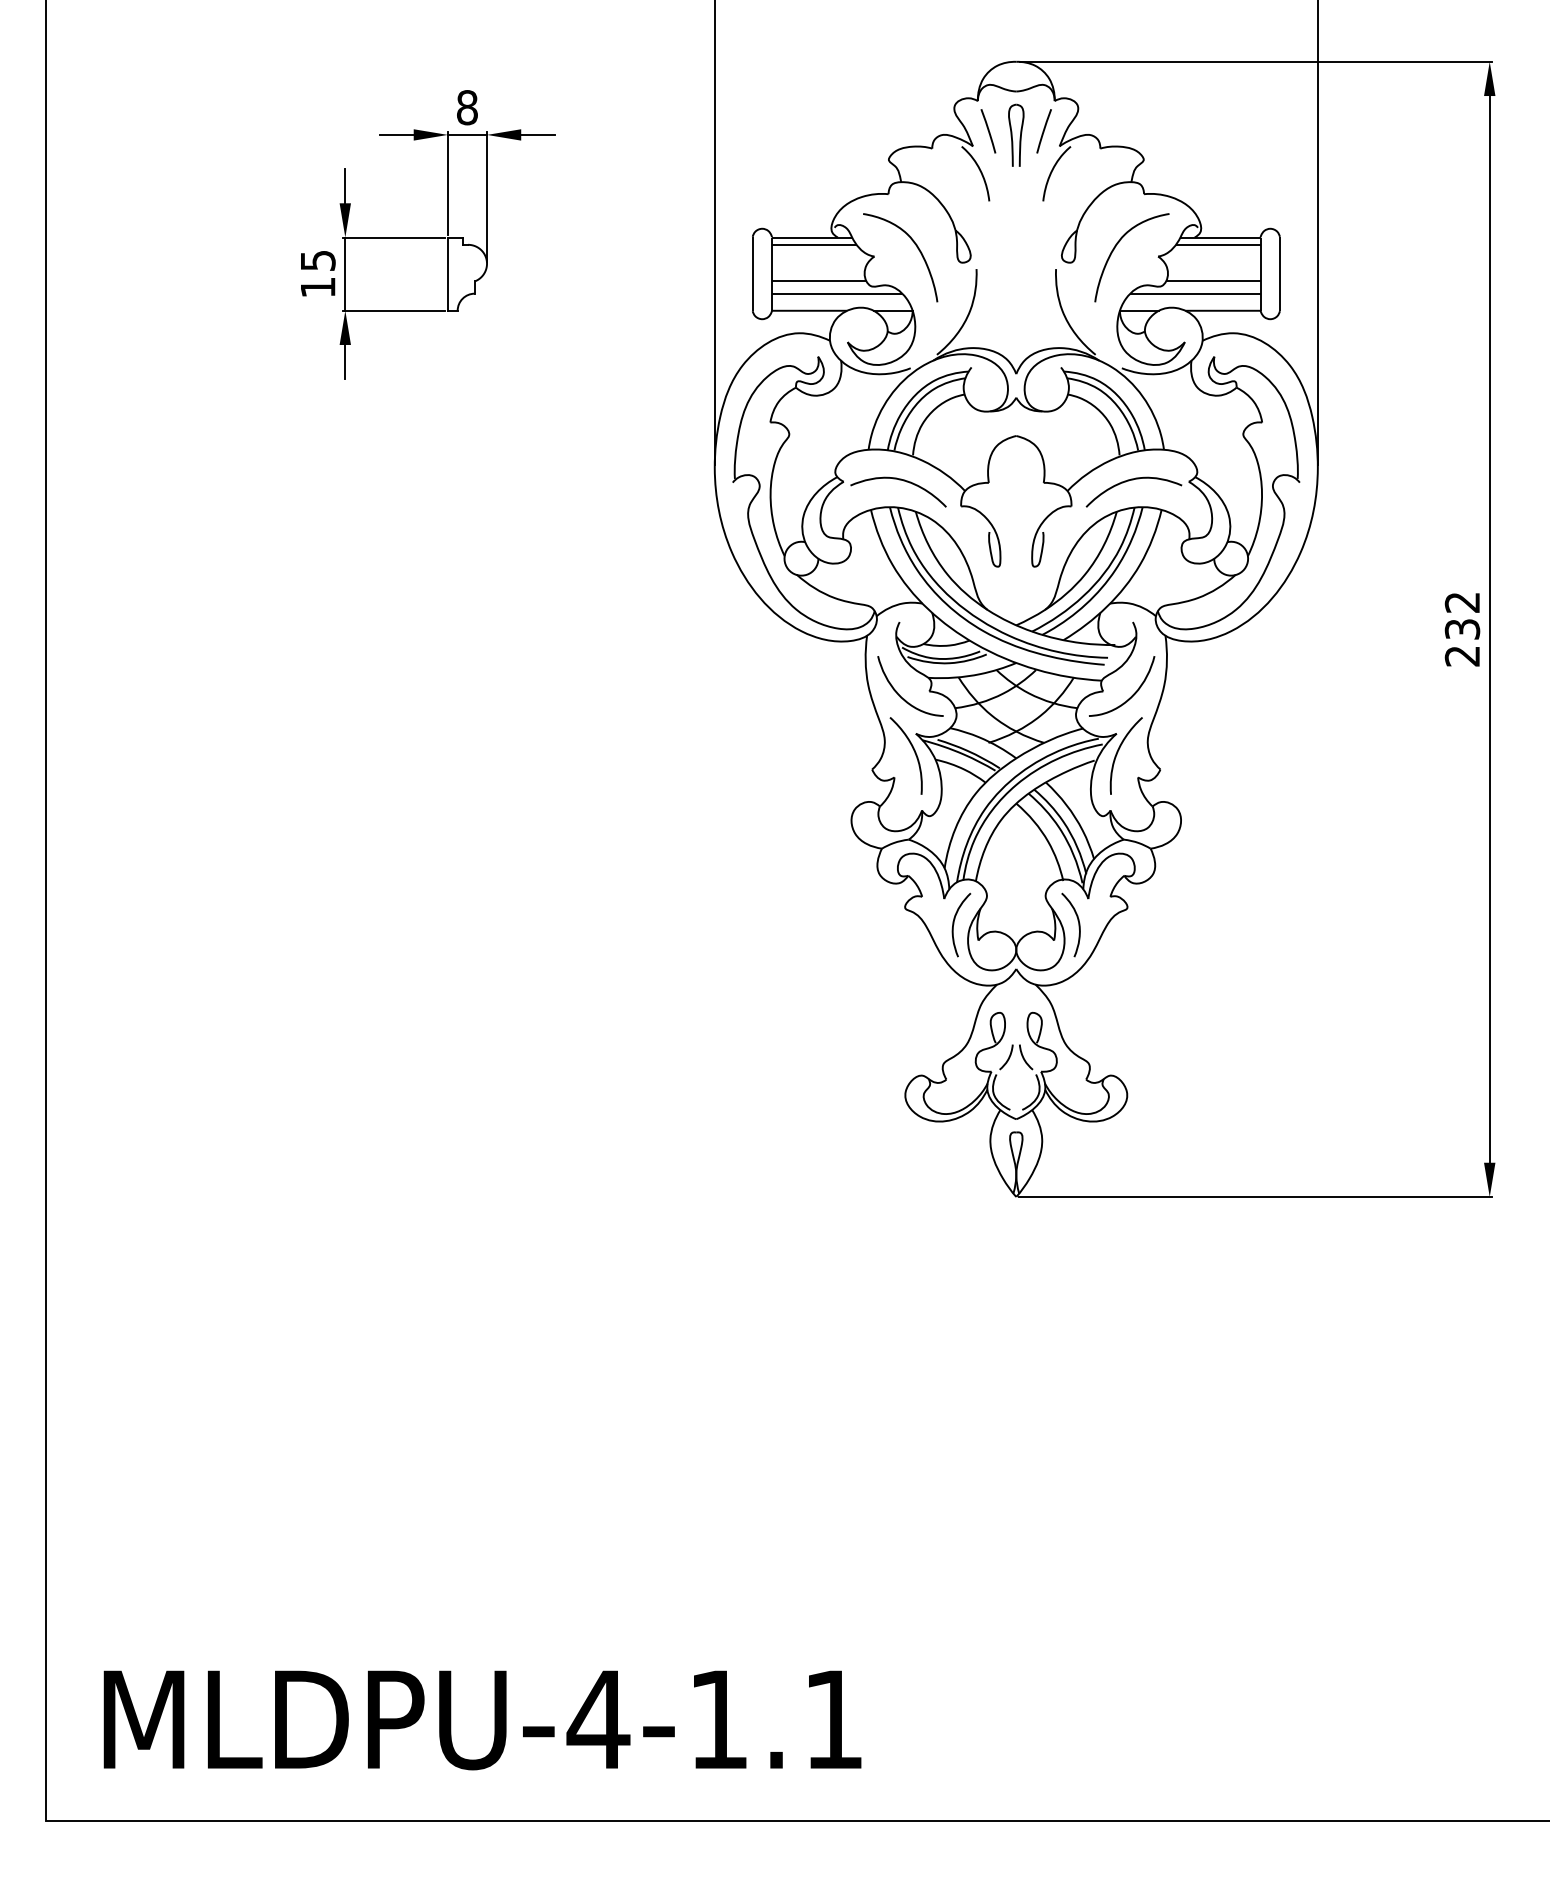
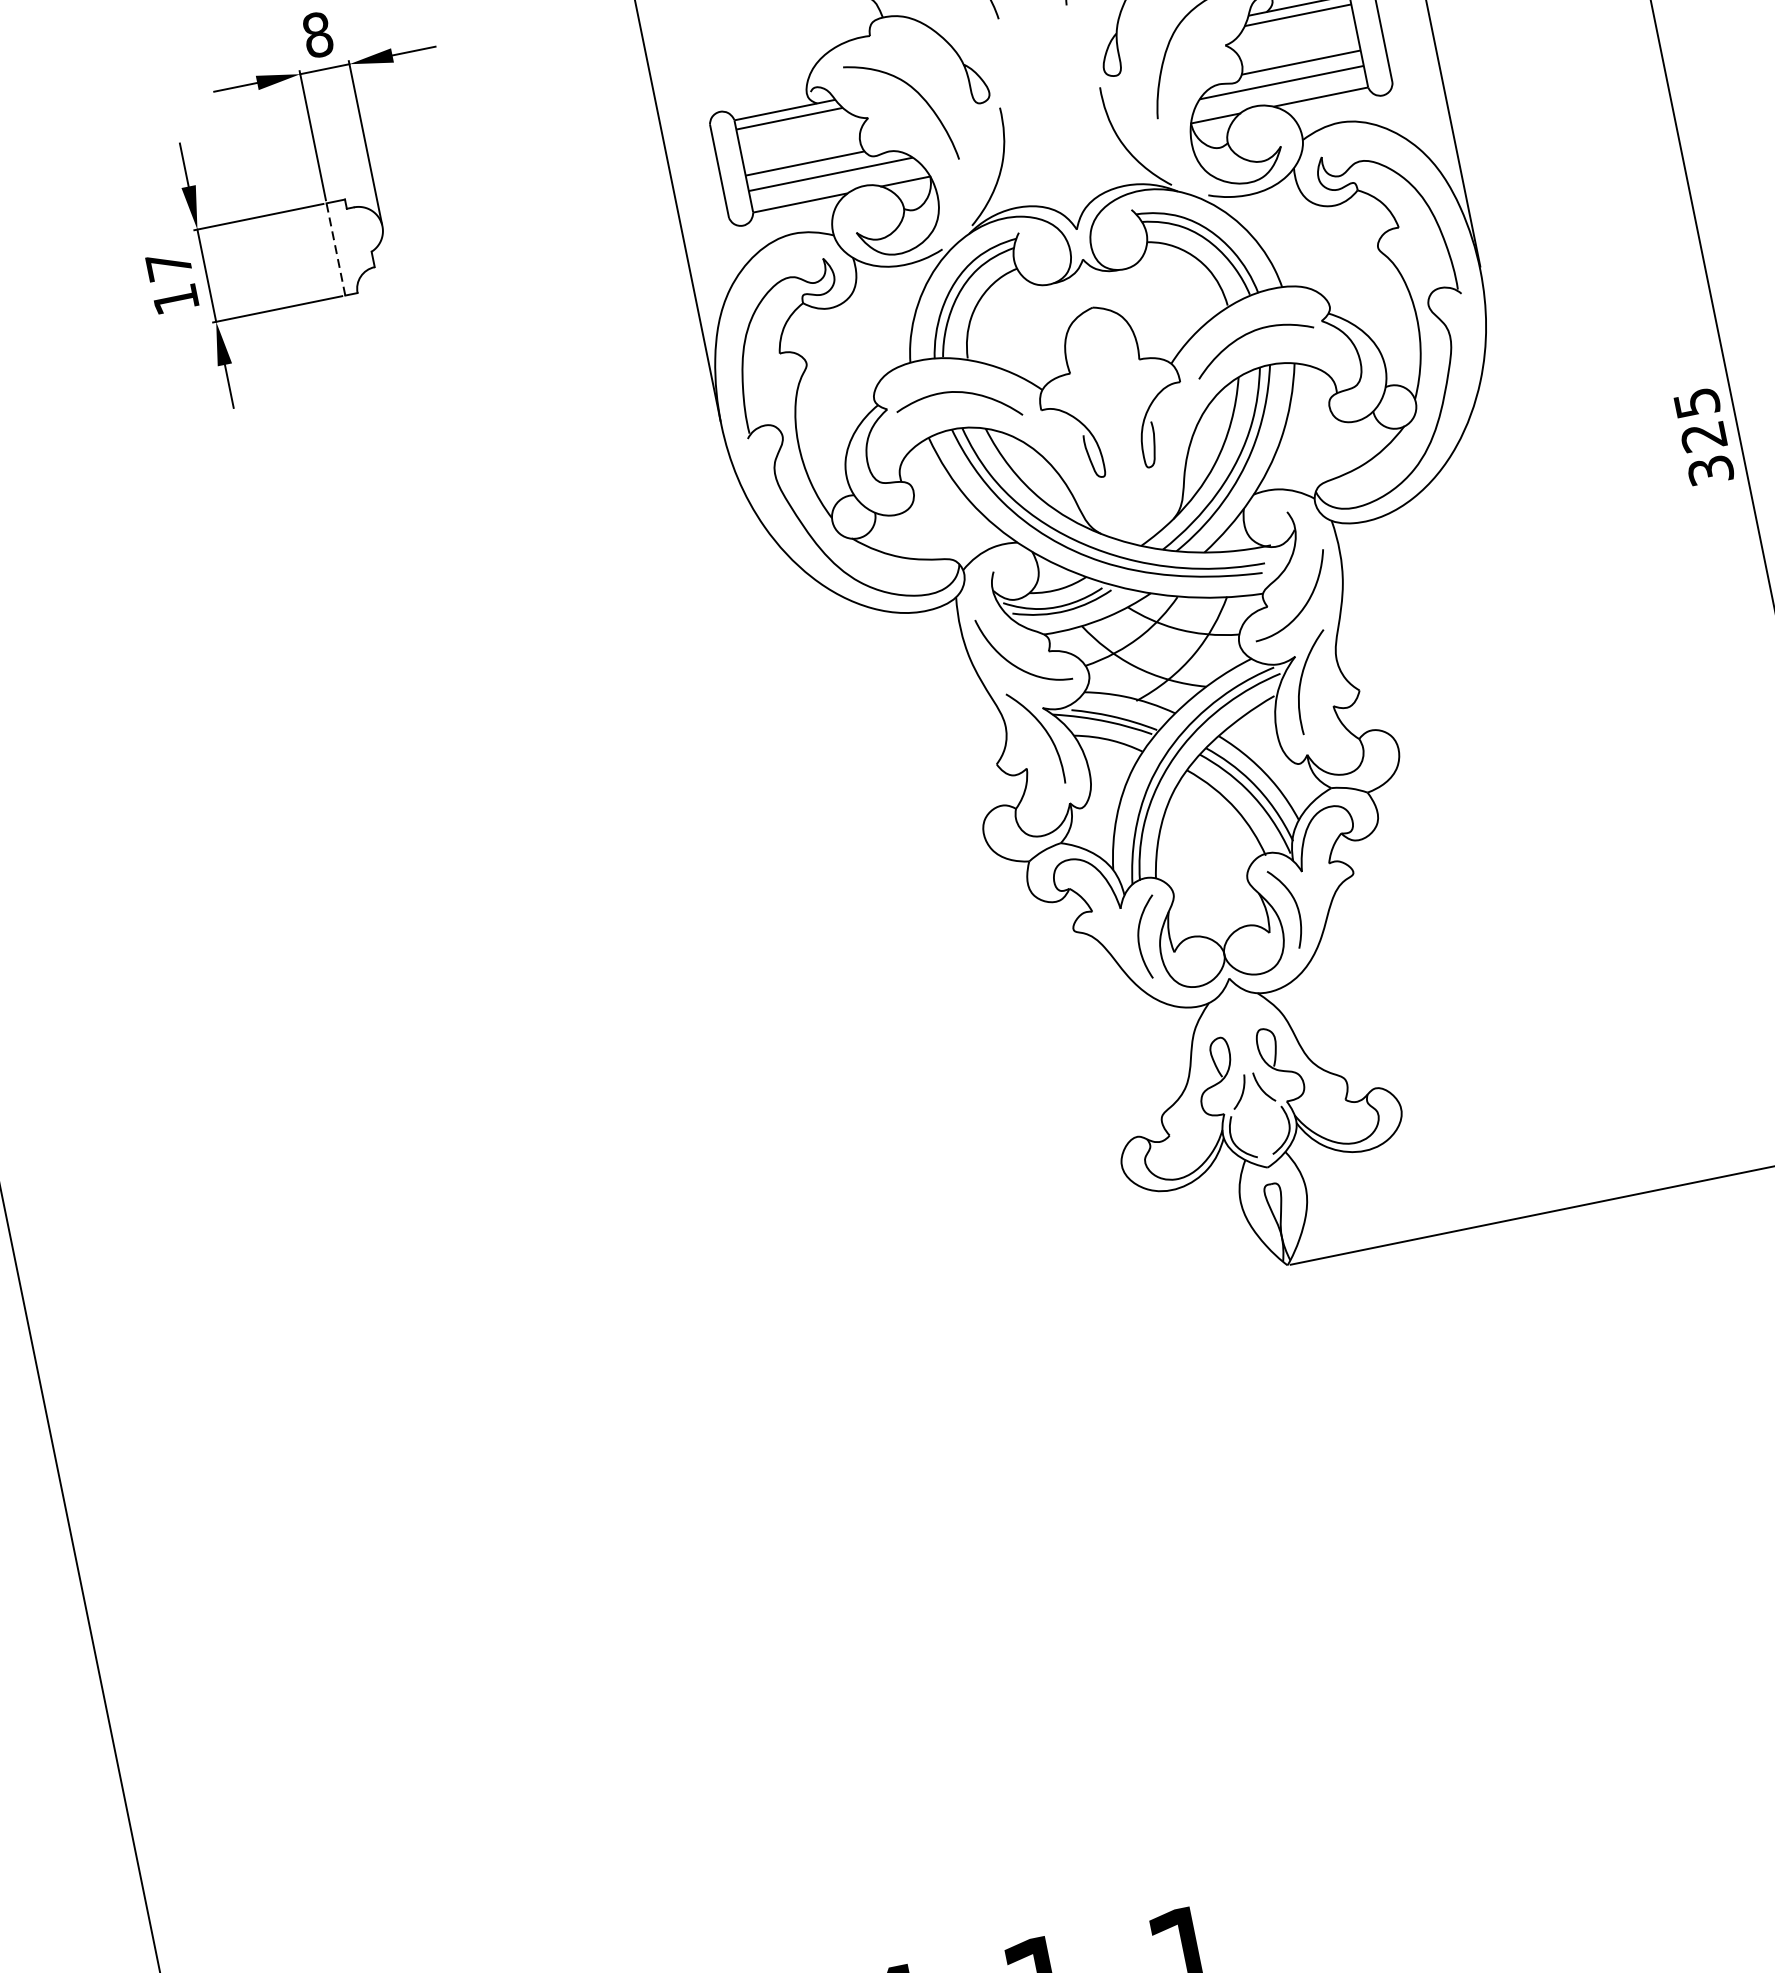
text: (318, 260) -> (169, 265), 15 -> 17
line: (447, 274) -> (335, 250), solid -> dashed
text: (1462, 629) -> (1703, 436), 232 -> 325

